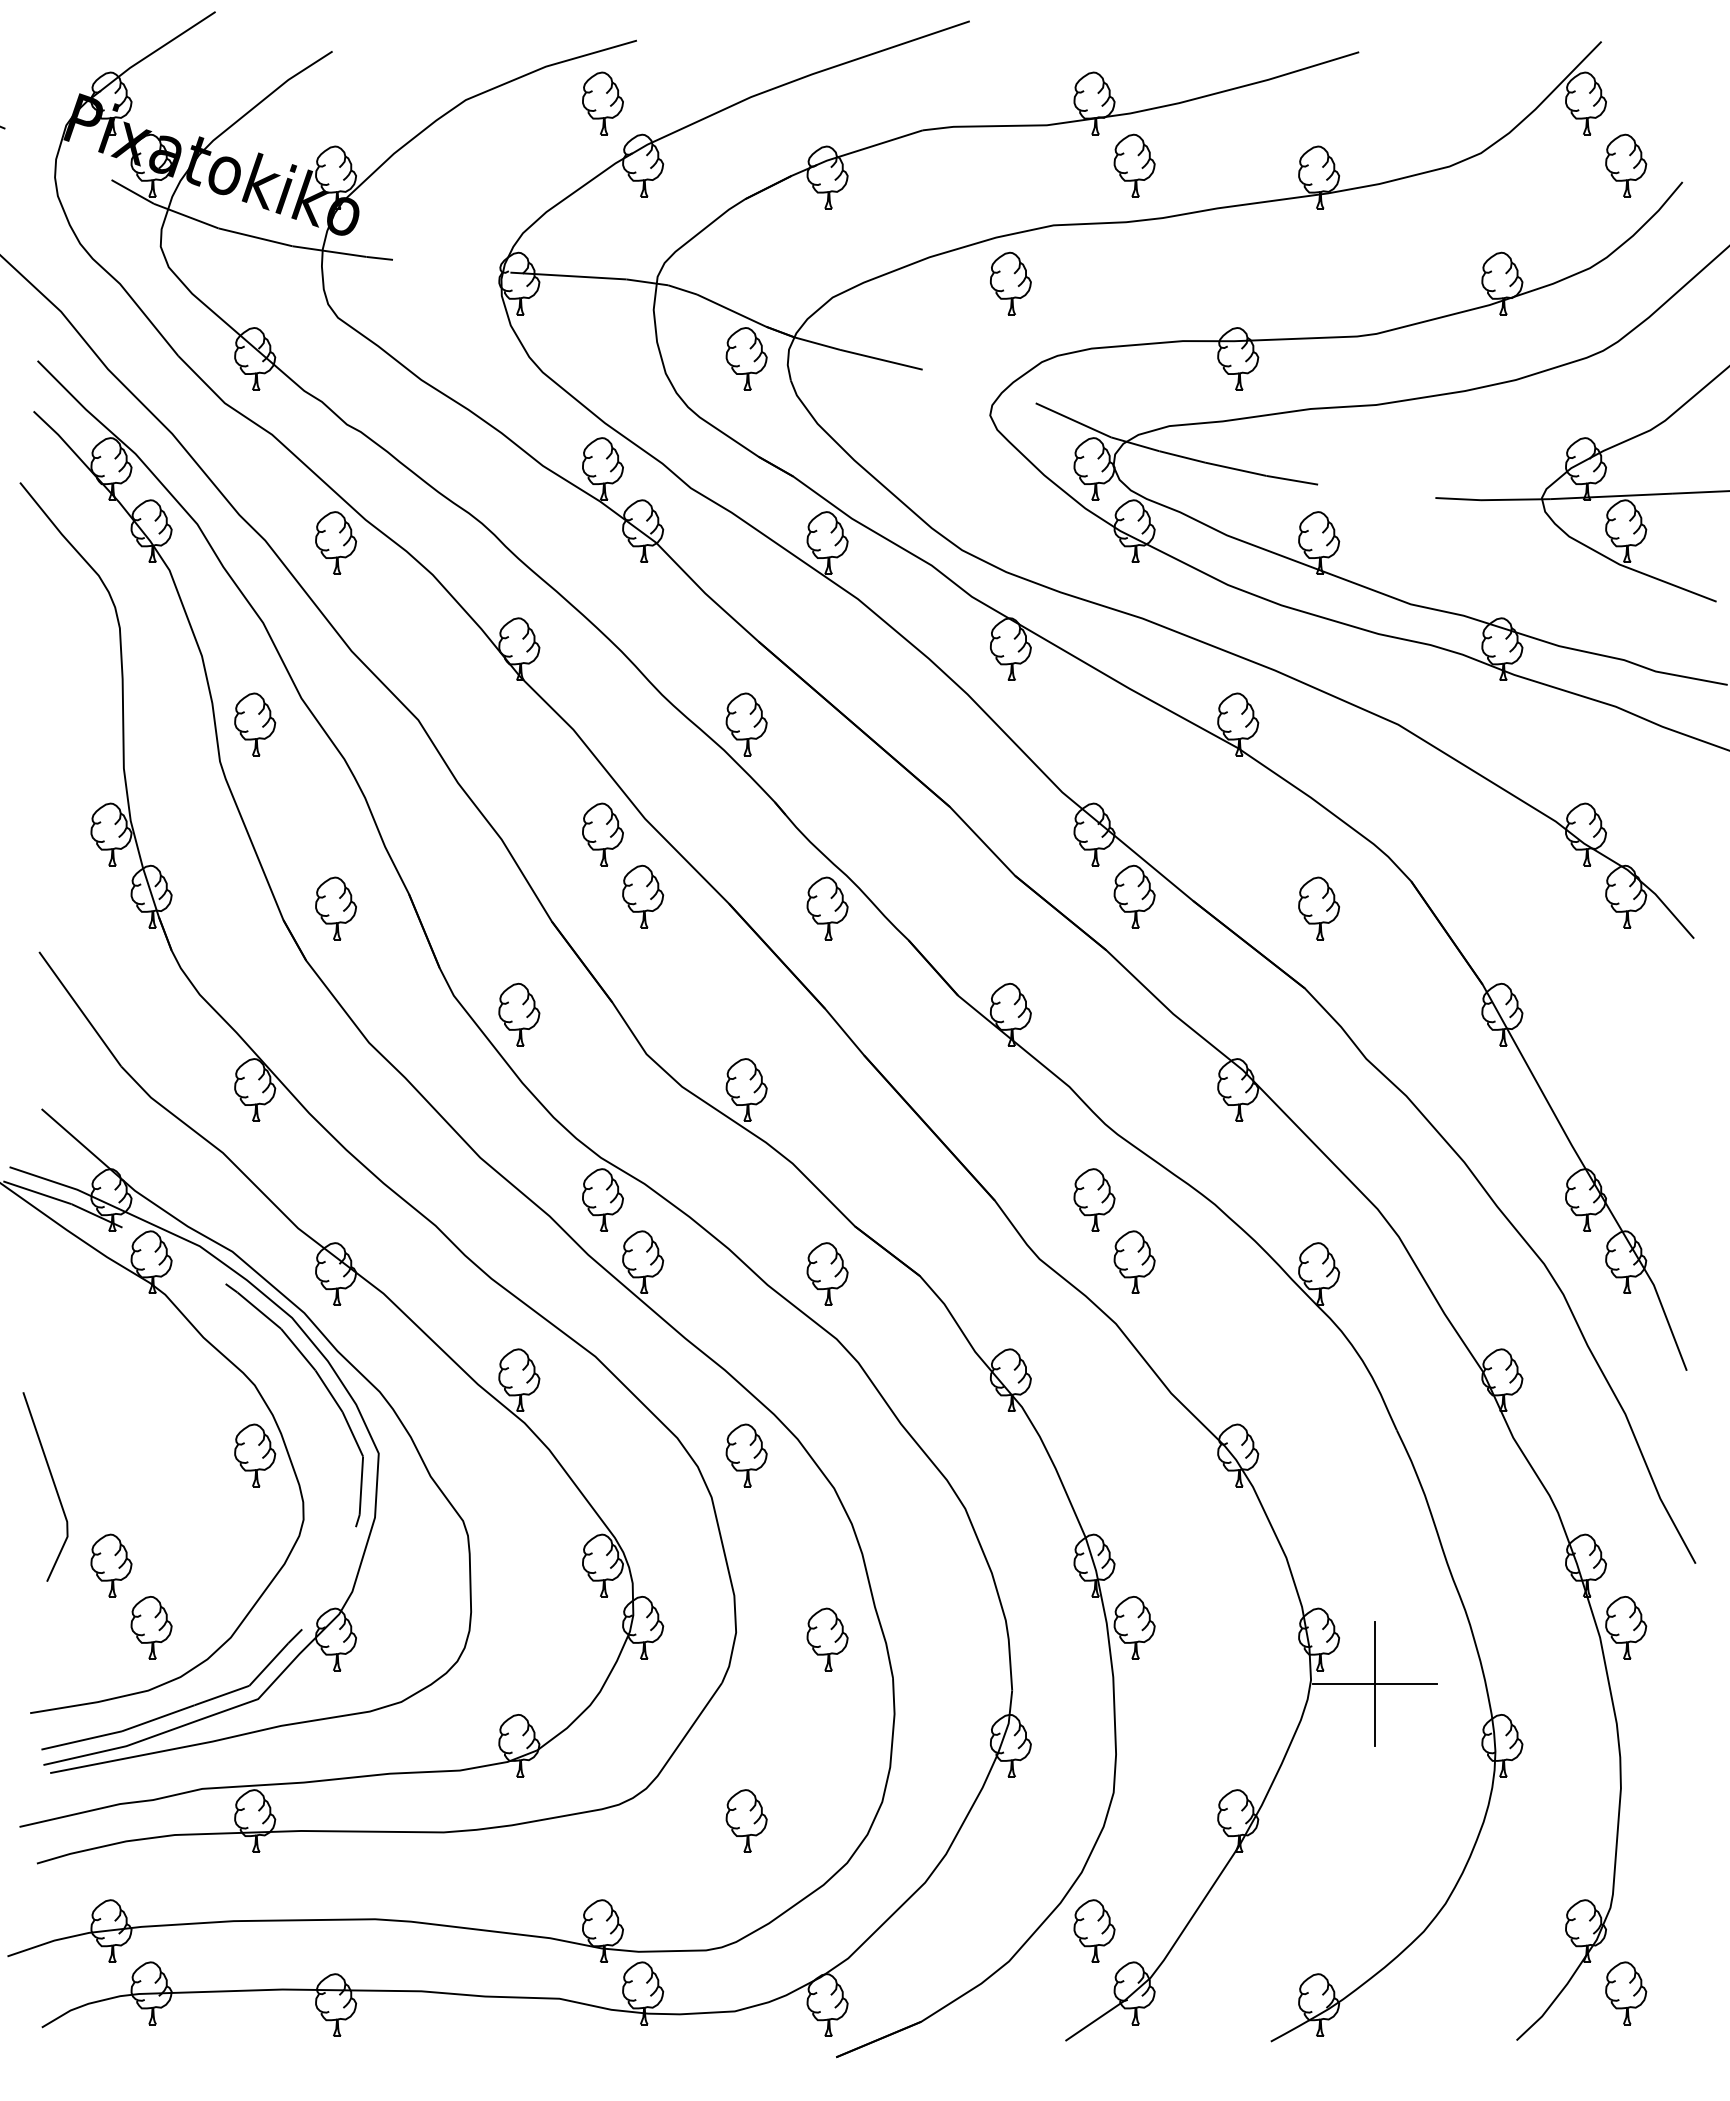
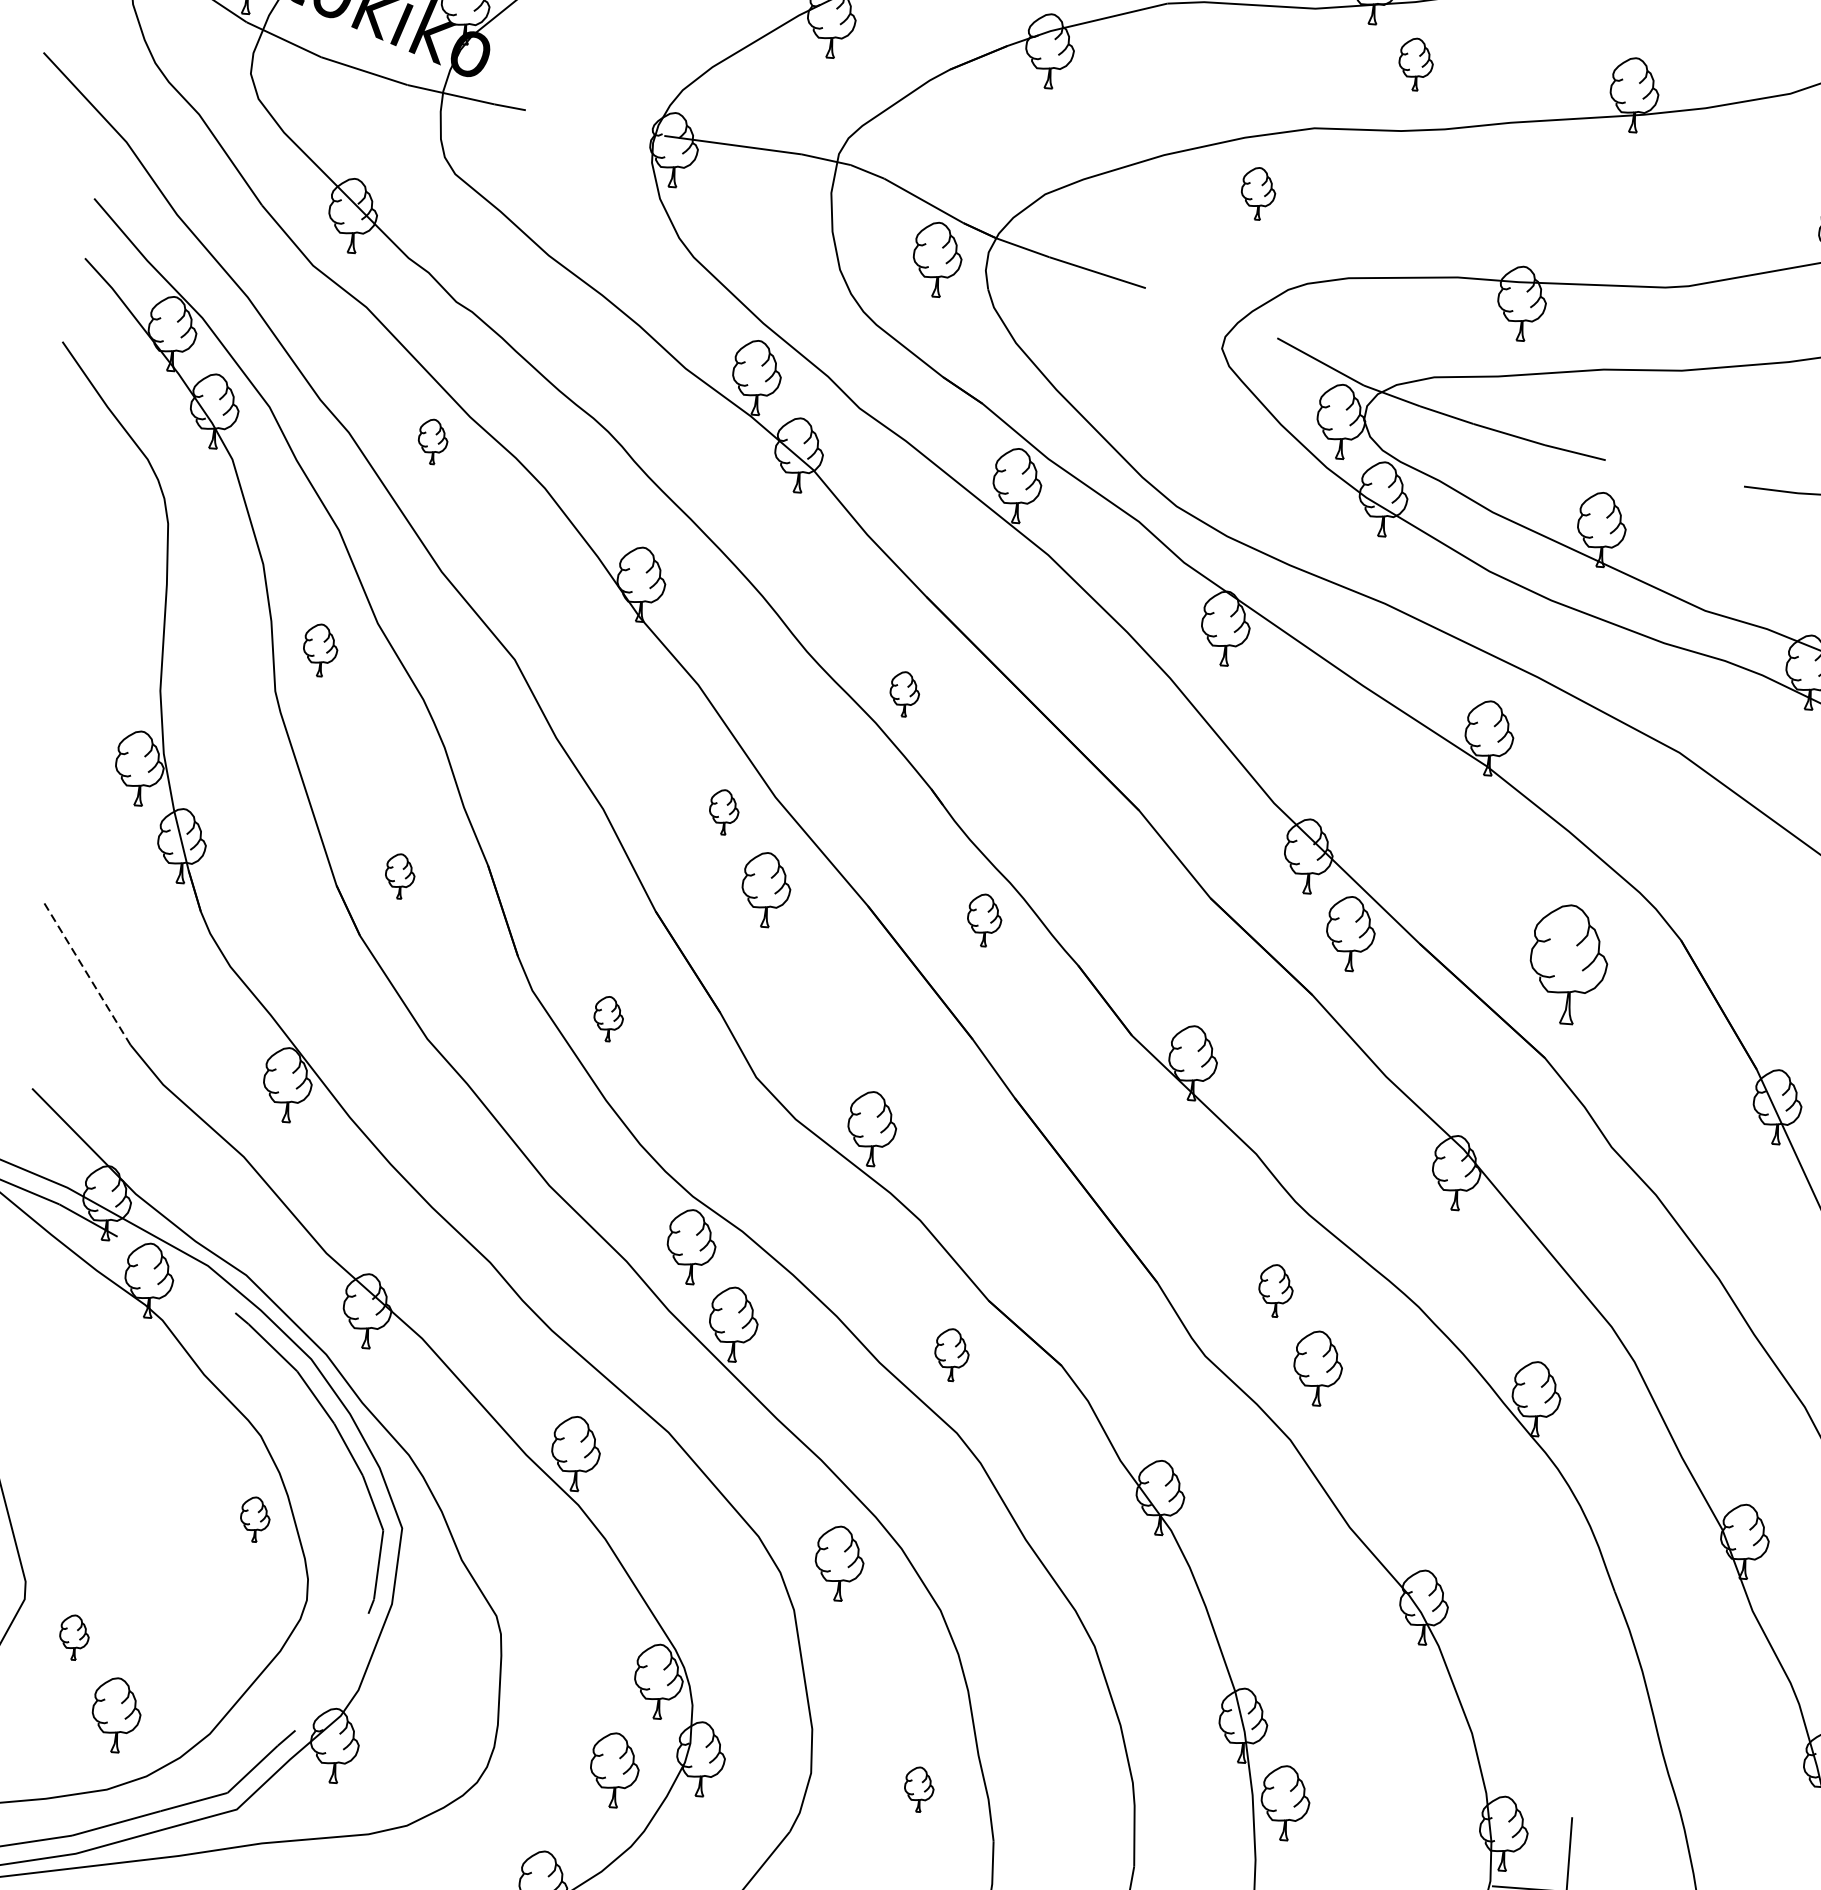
part: (1134, 165) -> (1415, 64), size x0.7
part: (1010, 283) -> (1257, 193), size x0.7
part: (336, 542) -> (433, 441), size x0.6
part: (255, 724) -> (320, 650), size x0.7
part: (746, 724) -> (904, 694), size x0.6
part: (602, 834) -> (723, 812), size x0.6
part: (335, 908) -> (399, 876), size x0.6
part: (827, 908) -> (984, 920), size x0.7
part: (1319, 908) -> (1569, 964), size x1.6
line: (79, 1008) -> (86, 972), solid -> dashed
part: (519, 1014) -> (608, 1018), size x0.6
part: (1094, 1199) -> (1275, 1290), size x0.7
part: (827, 1273) -> (951, 1354), size x0.7
part: (255, 1455) -> (255, 1519), size x0.6
part: (111, 1565) -> (74, 1637), size x0.6
part: (827, 1639) -> (919, 1789), size x0.6
part: (571, 1642) -> (614, 1770), added

